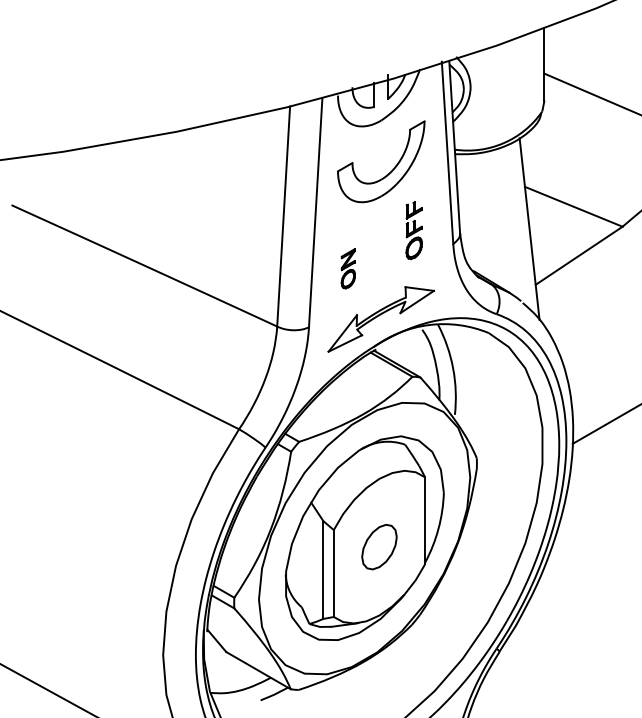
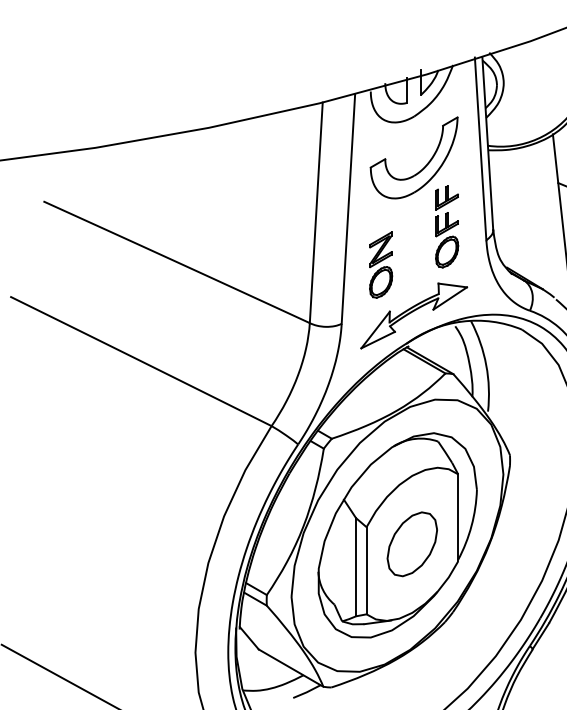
part: (414, 230) -> (447, 226), size x1.43
part: (348, 268) -> (381, 264), size x1.67
part: (379, 546) -> (412, 543), size x1.43

